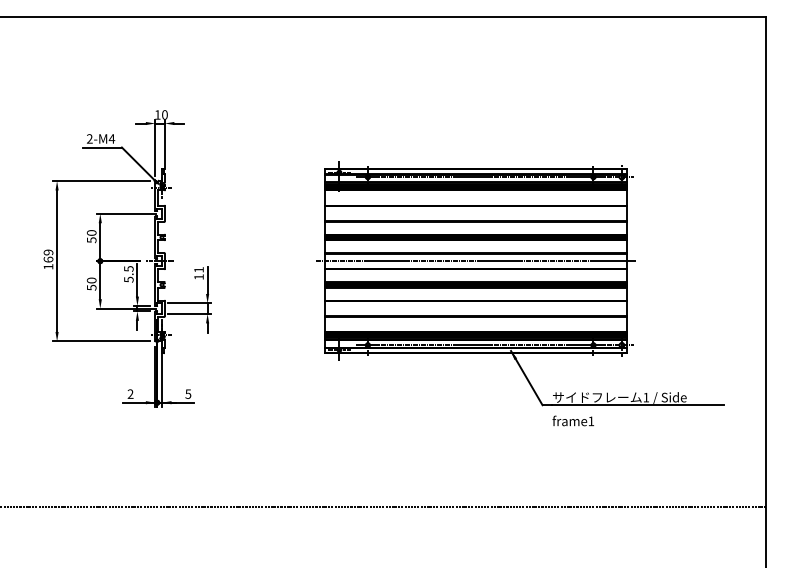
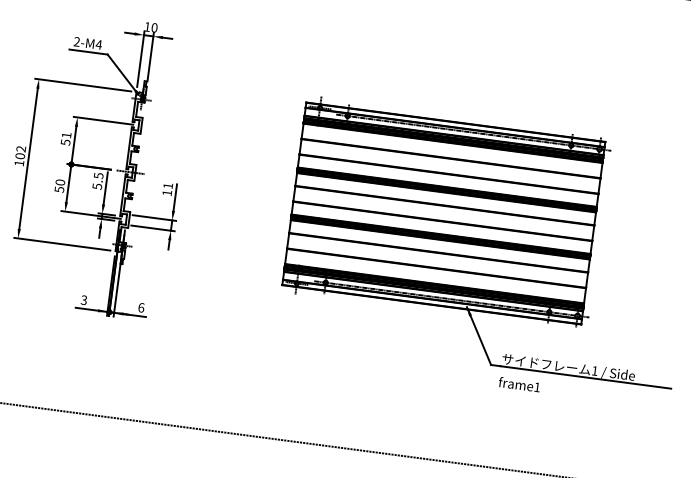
text: (91, 232) -> (66, 134), 50 -> 51
text: (48, 255) -> (20, 152), 169 -> 102
line: (475, 261) -> (443, 213), removed
text: (188, 393) -> (141, 307), 5 -> 6
text: (130, 394) -> (83, 300), 2 -> 3

